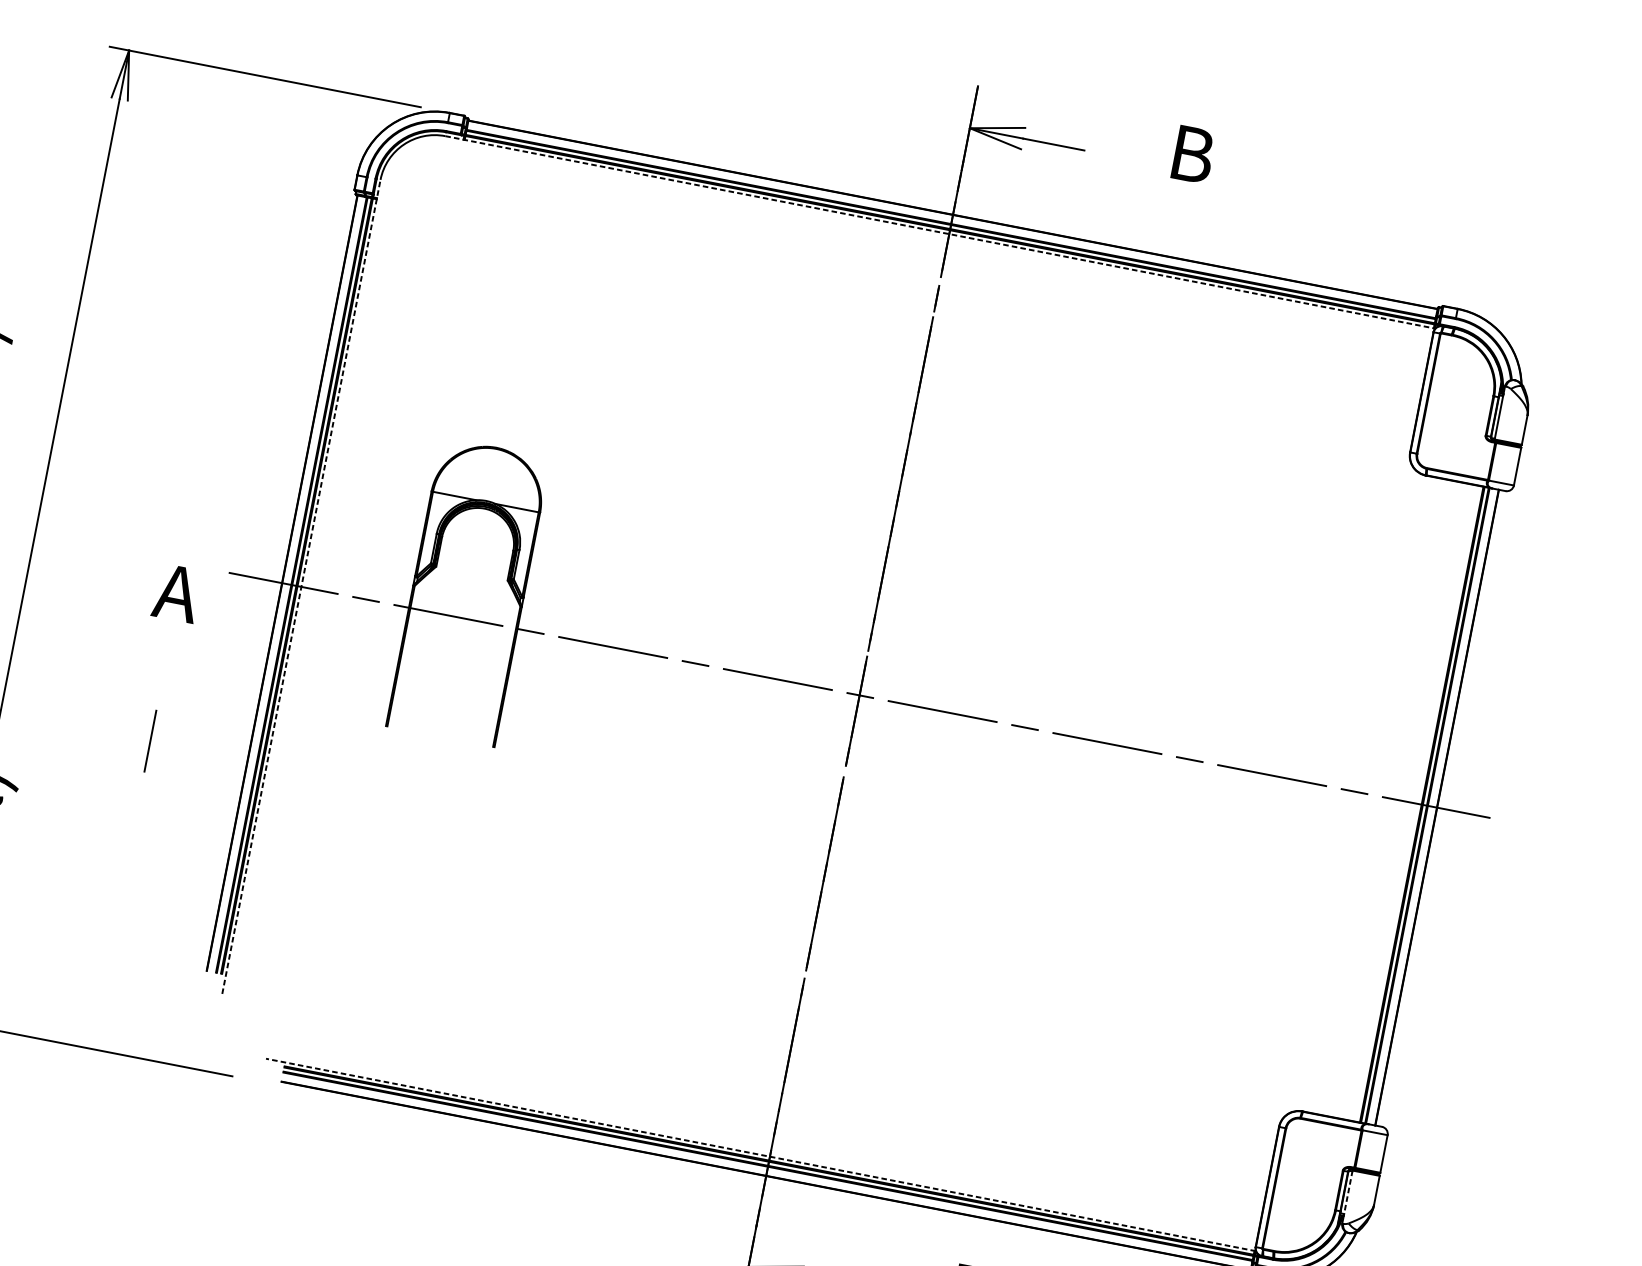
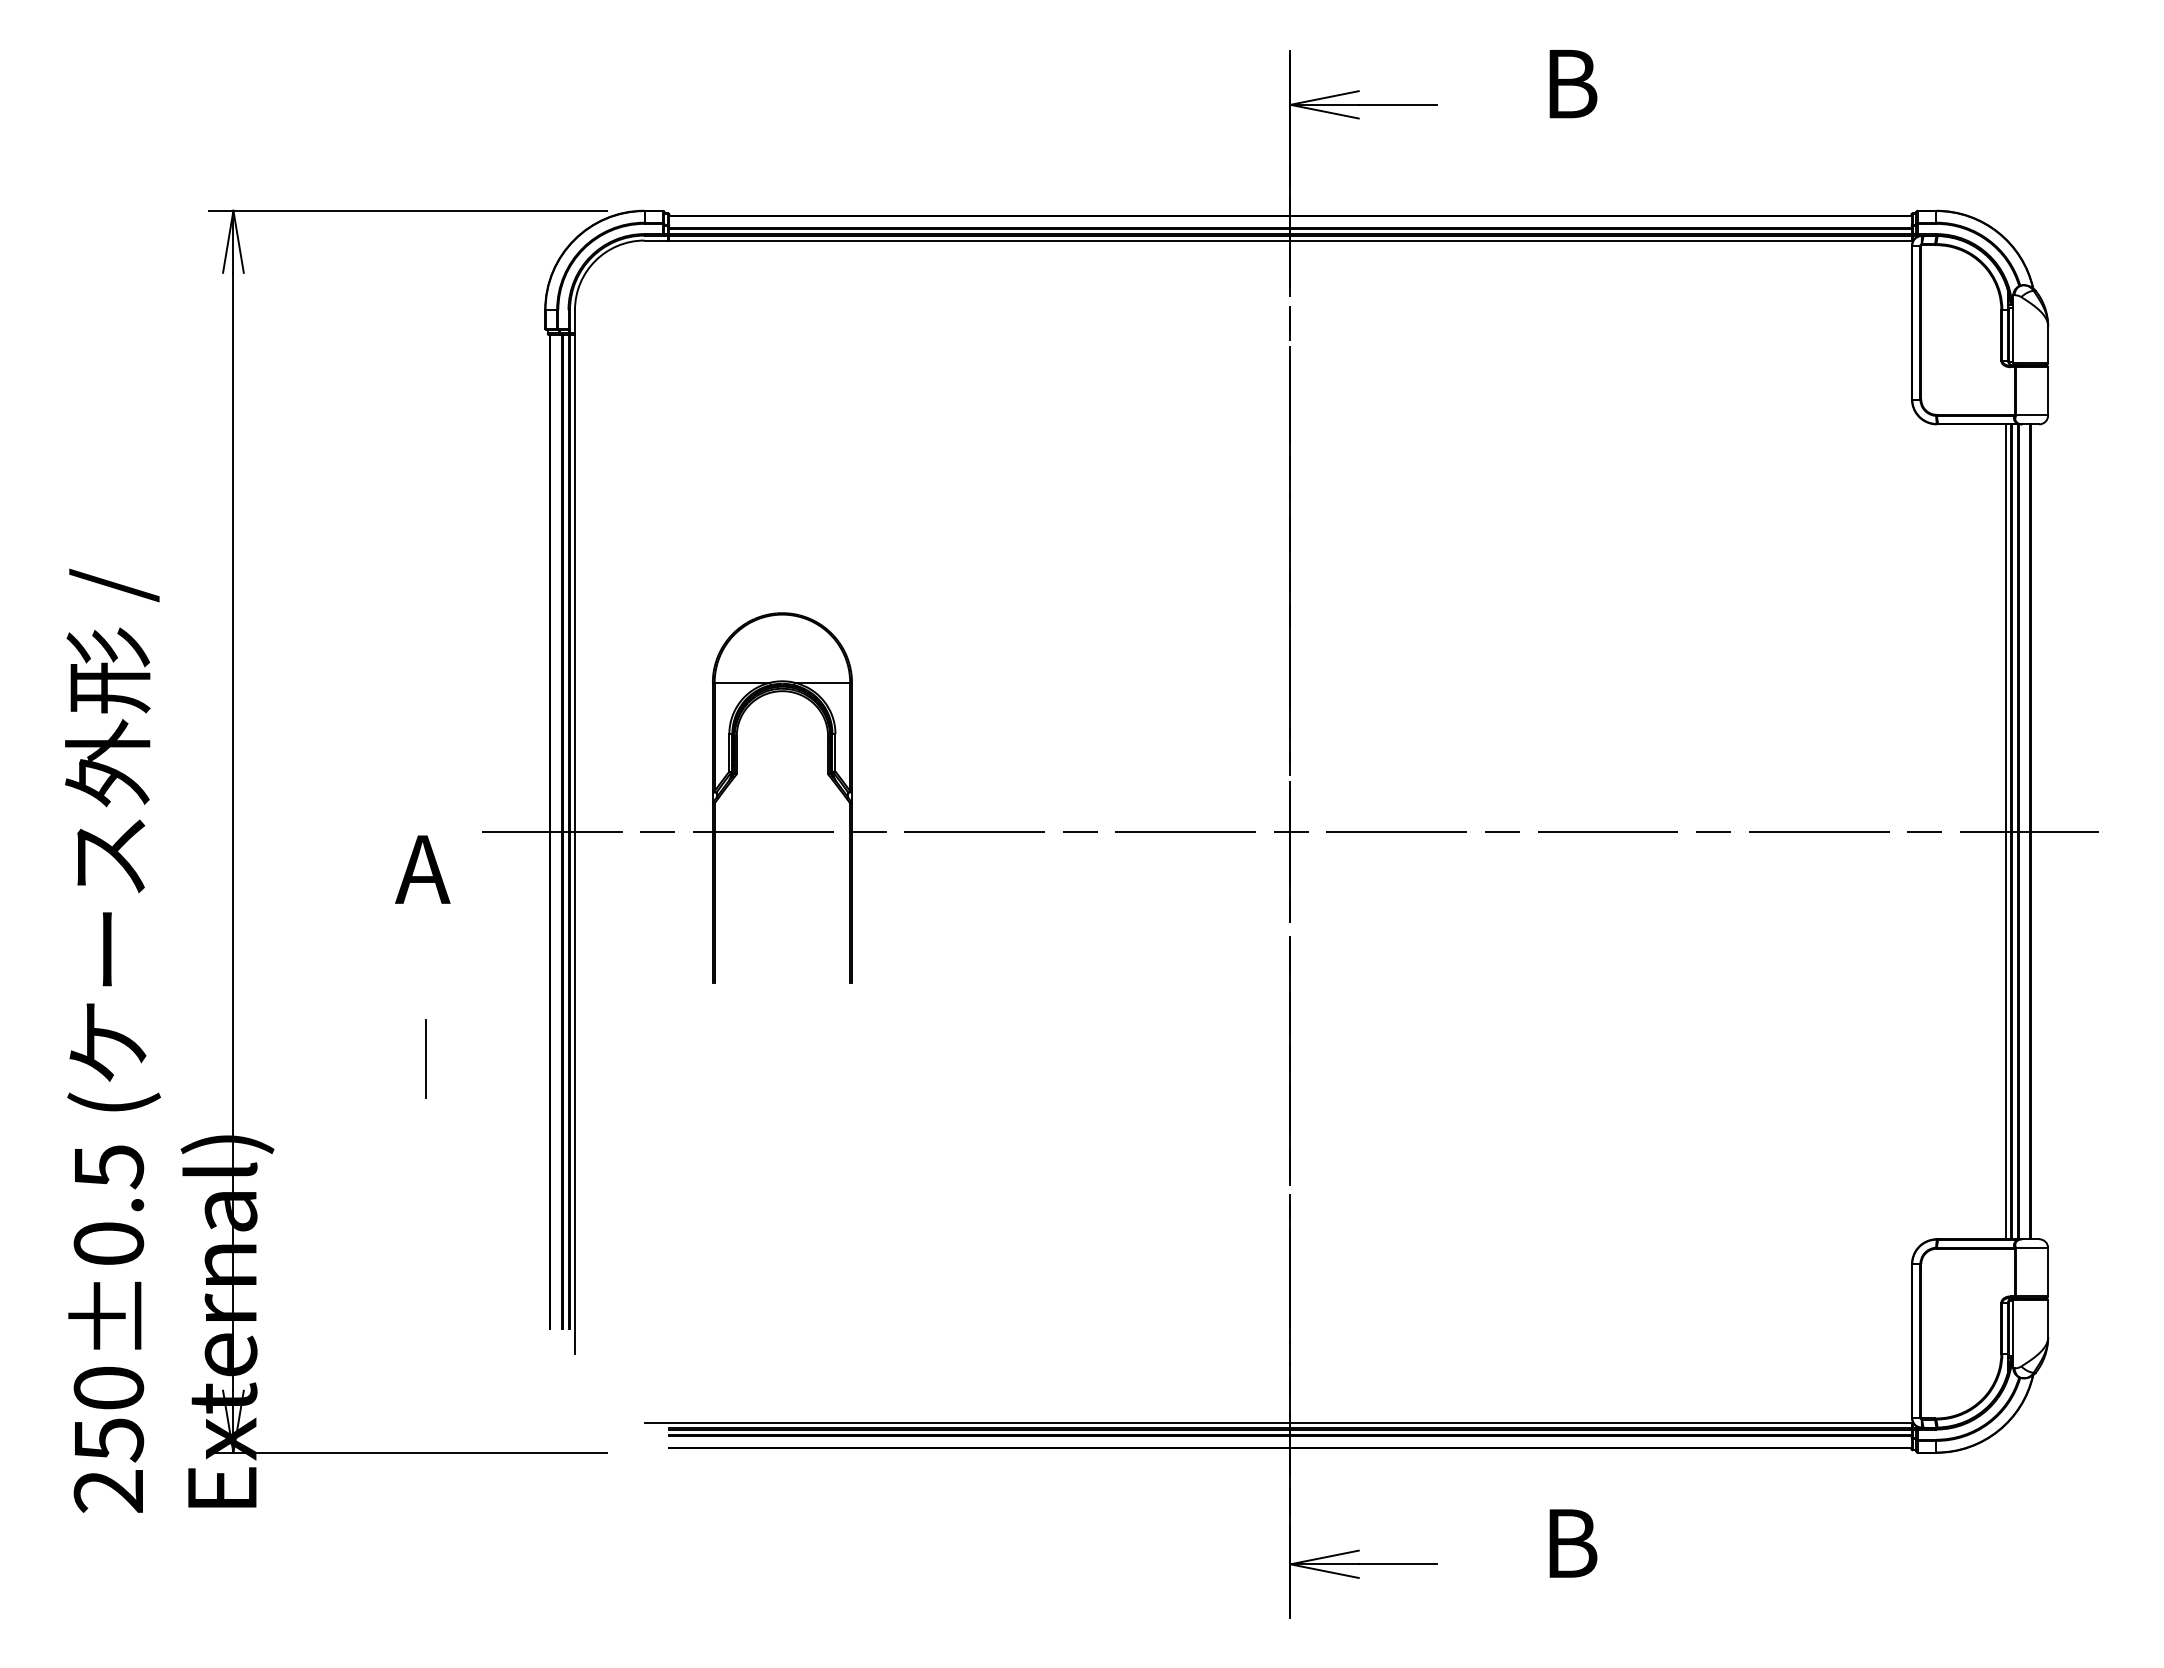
line: (940, 232) -> (1279, 240), dashed -> solid
line: (301, 586) -> (574, 831), dashed -> solid
line: (1417, 803) -> (2005, 831), added
line: (760, 1155) -> (1278, 1423), dashed -> solid
line: (1348, 1193) -> (2013, 1329), dashed -> solid

